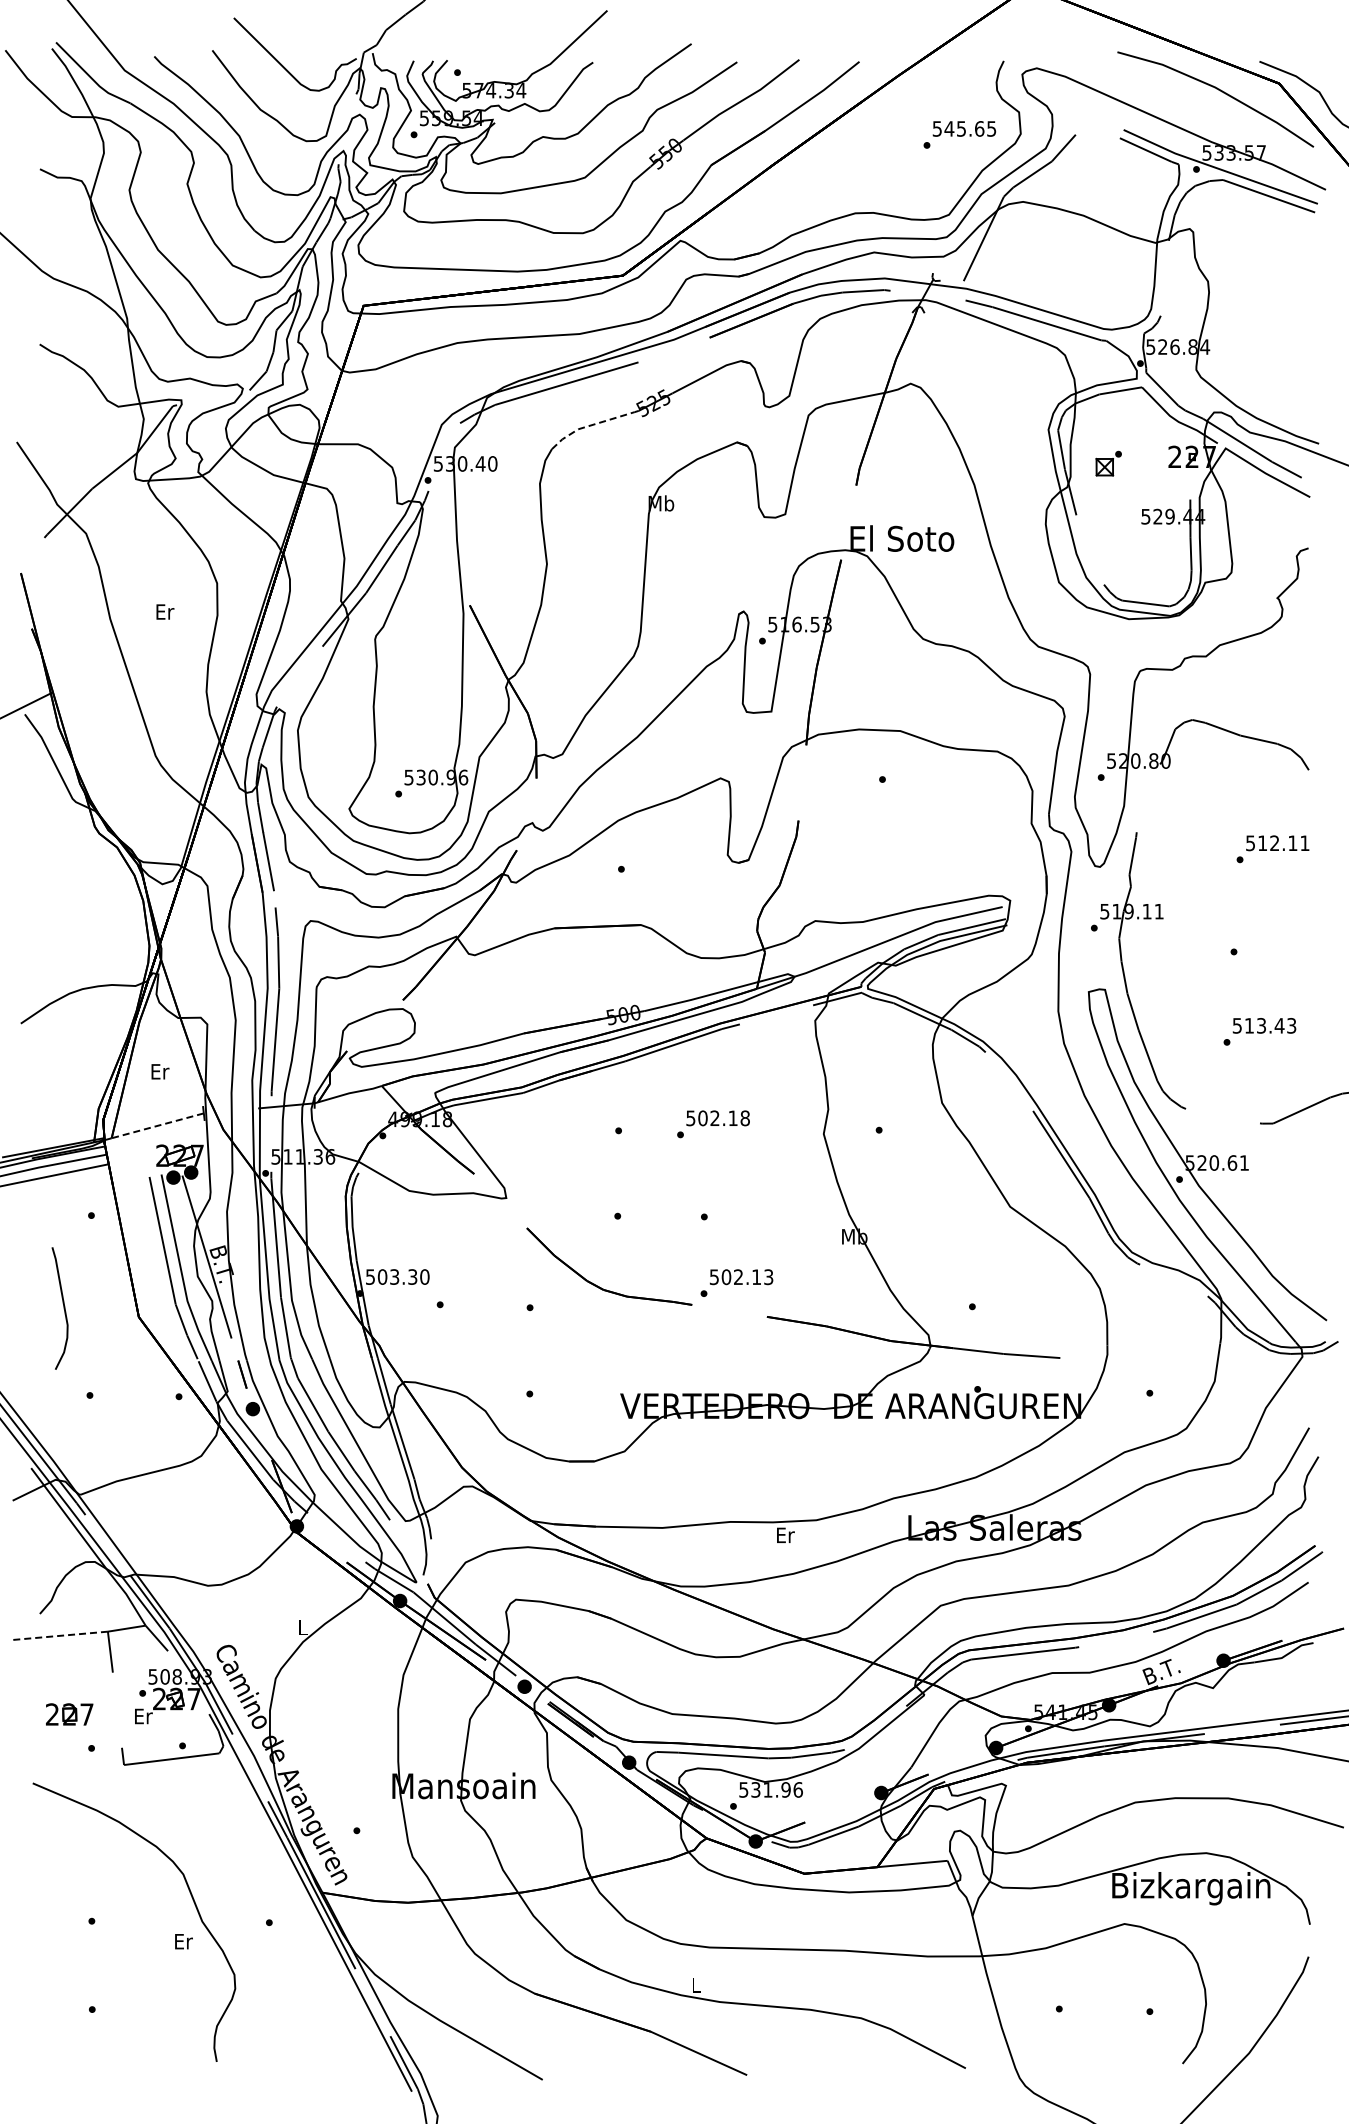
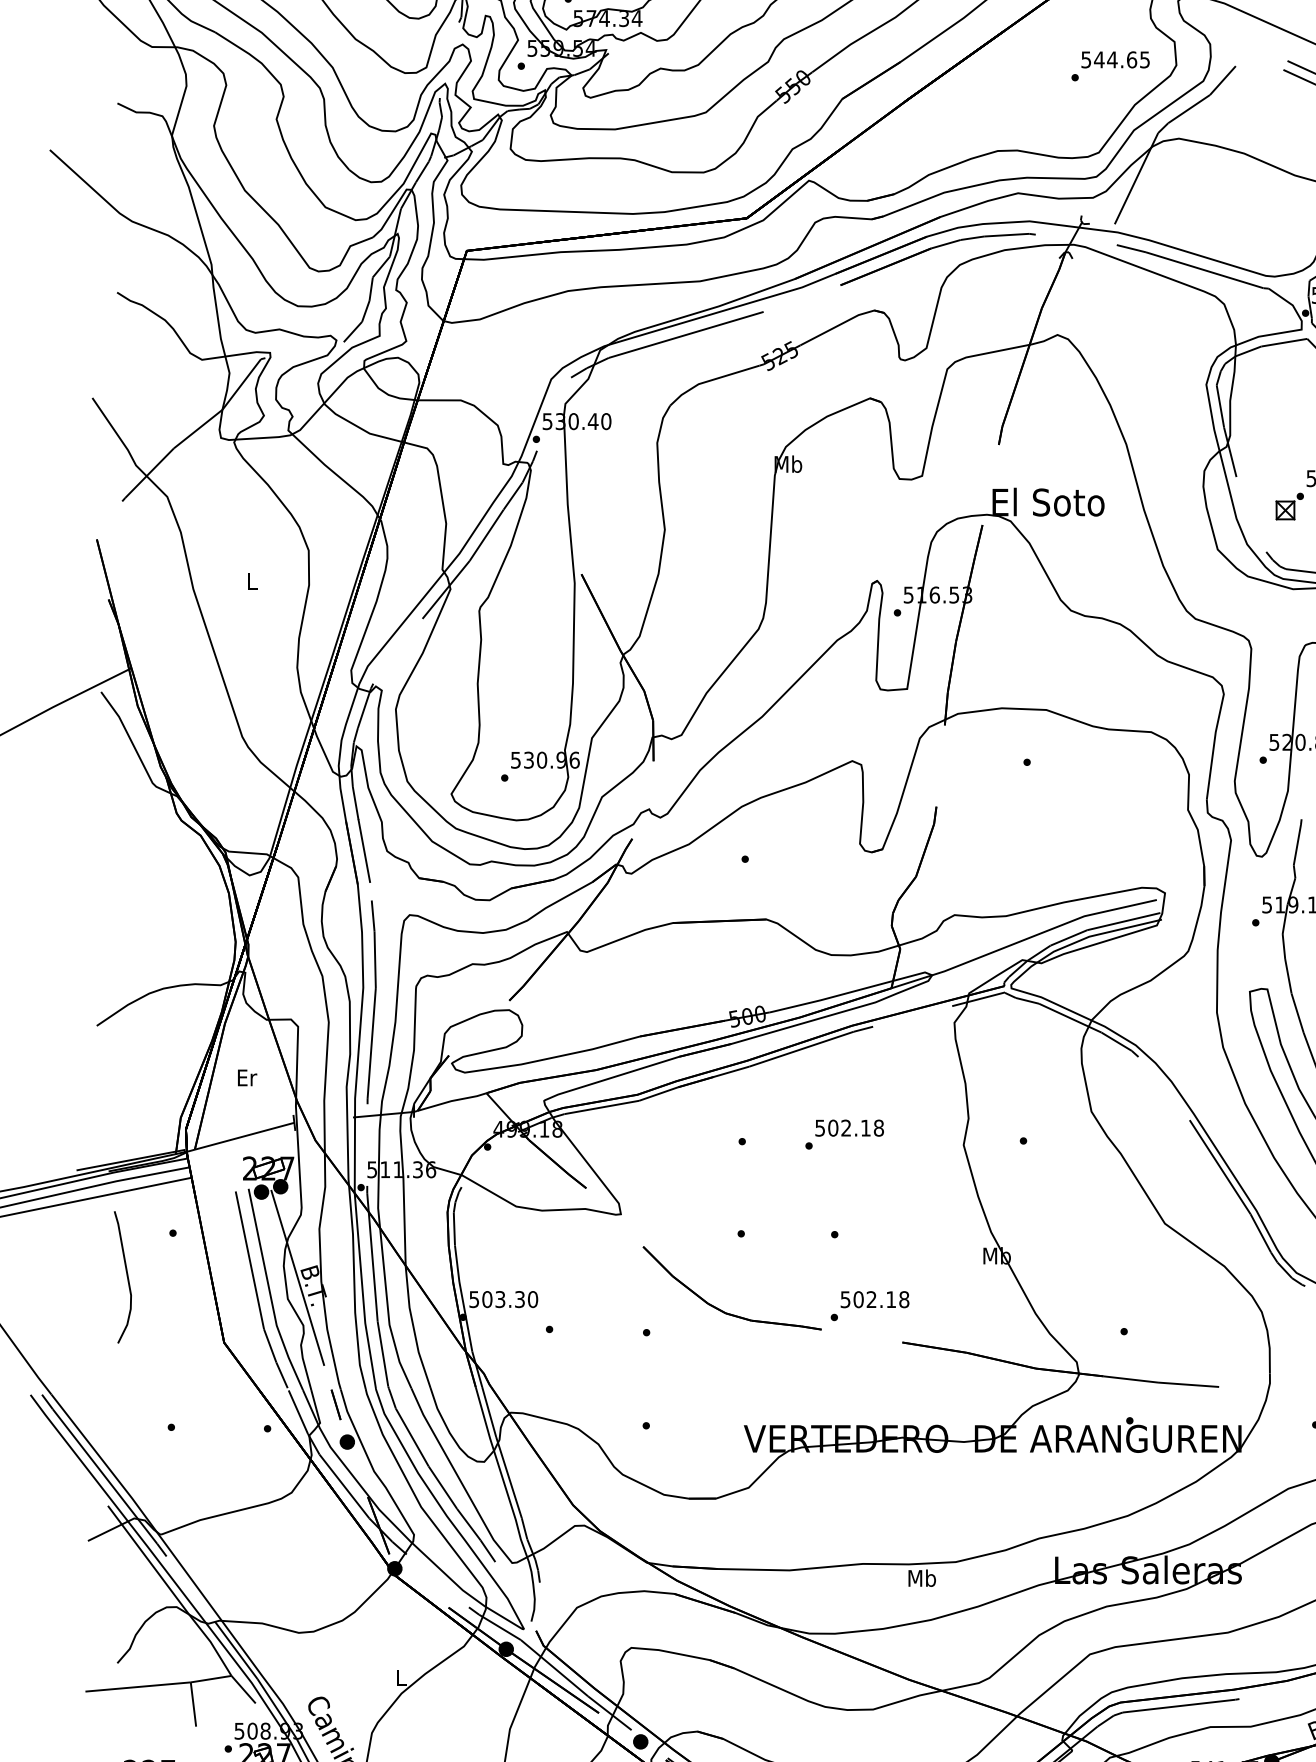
text: (961, 128) -> (1112, 59), 545.65 -> 544.65
line: (589, 425) -> (710, 380), dashed -> solid
part: (1108, 463) -> (1289, 506), moved
text: (165, 611) -> (252, 580), Er -> L
line: (157, 1125) -> (244, 1135), dashed -> solid
text: (768, 1277) -> (904, 1299), 502.13 -> 502.18
curve: (63, 1308) -> (126, 1277), moved
text: (785, 1535) -> (922, 1578), Er -> Mb
line: (59, 1635) -> (138, 1686), dashed -> solid

